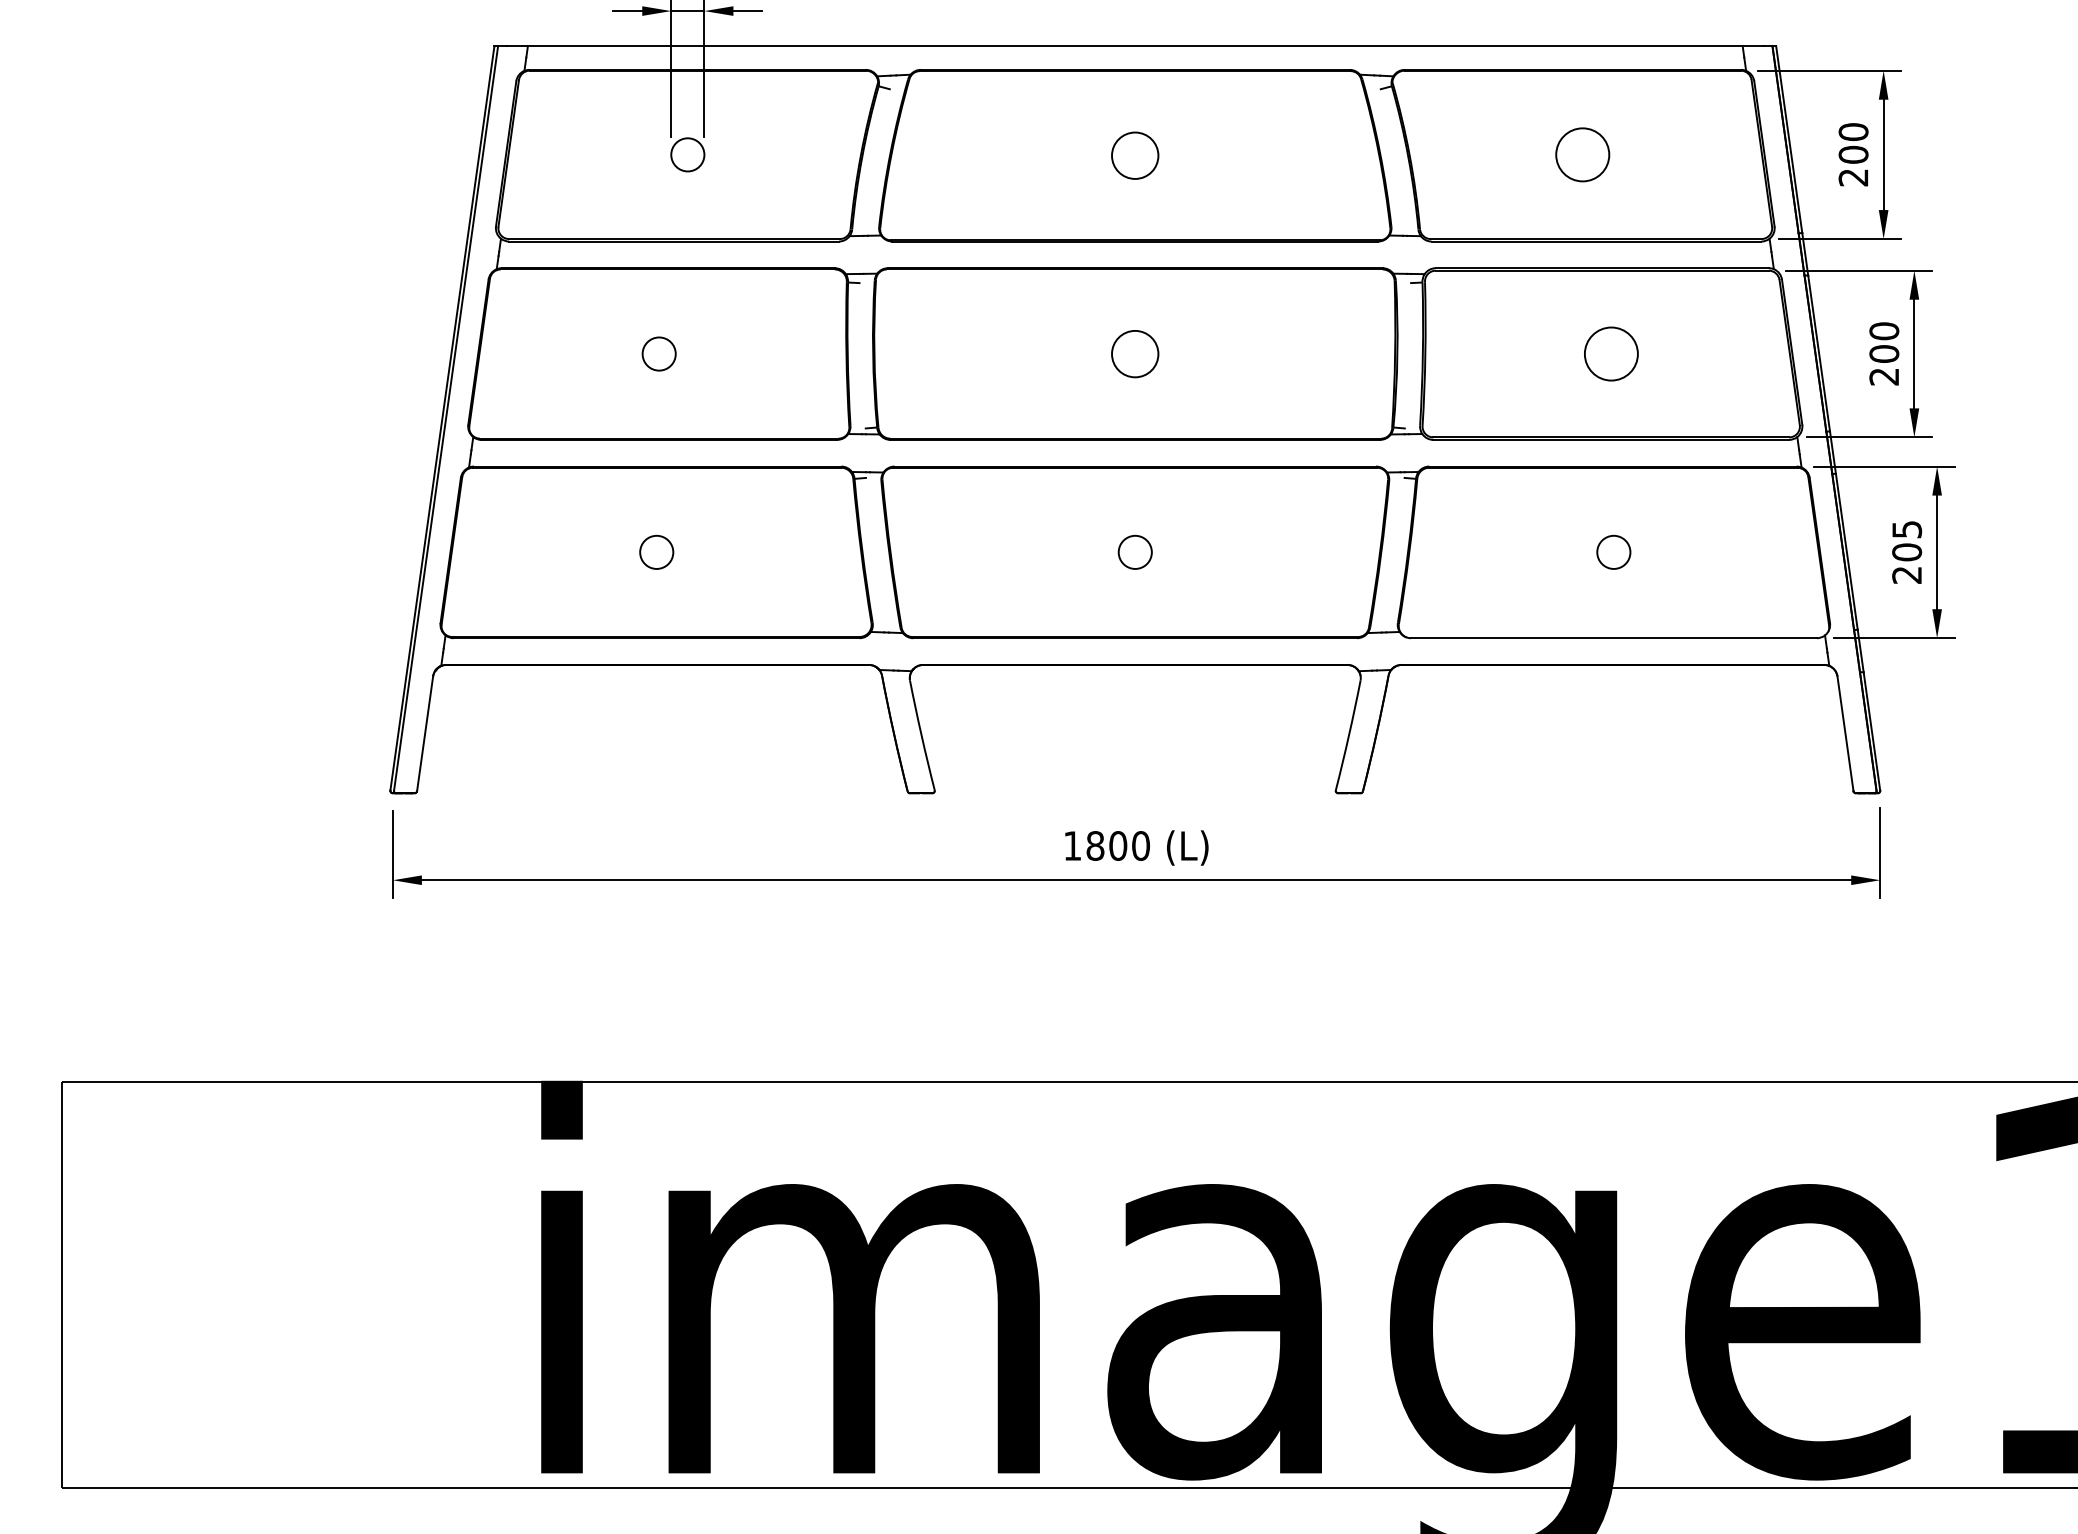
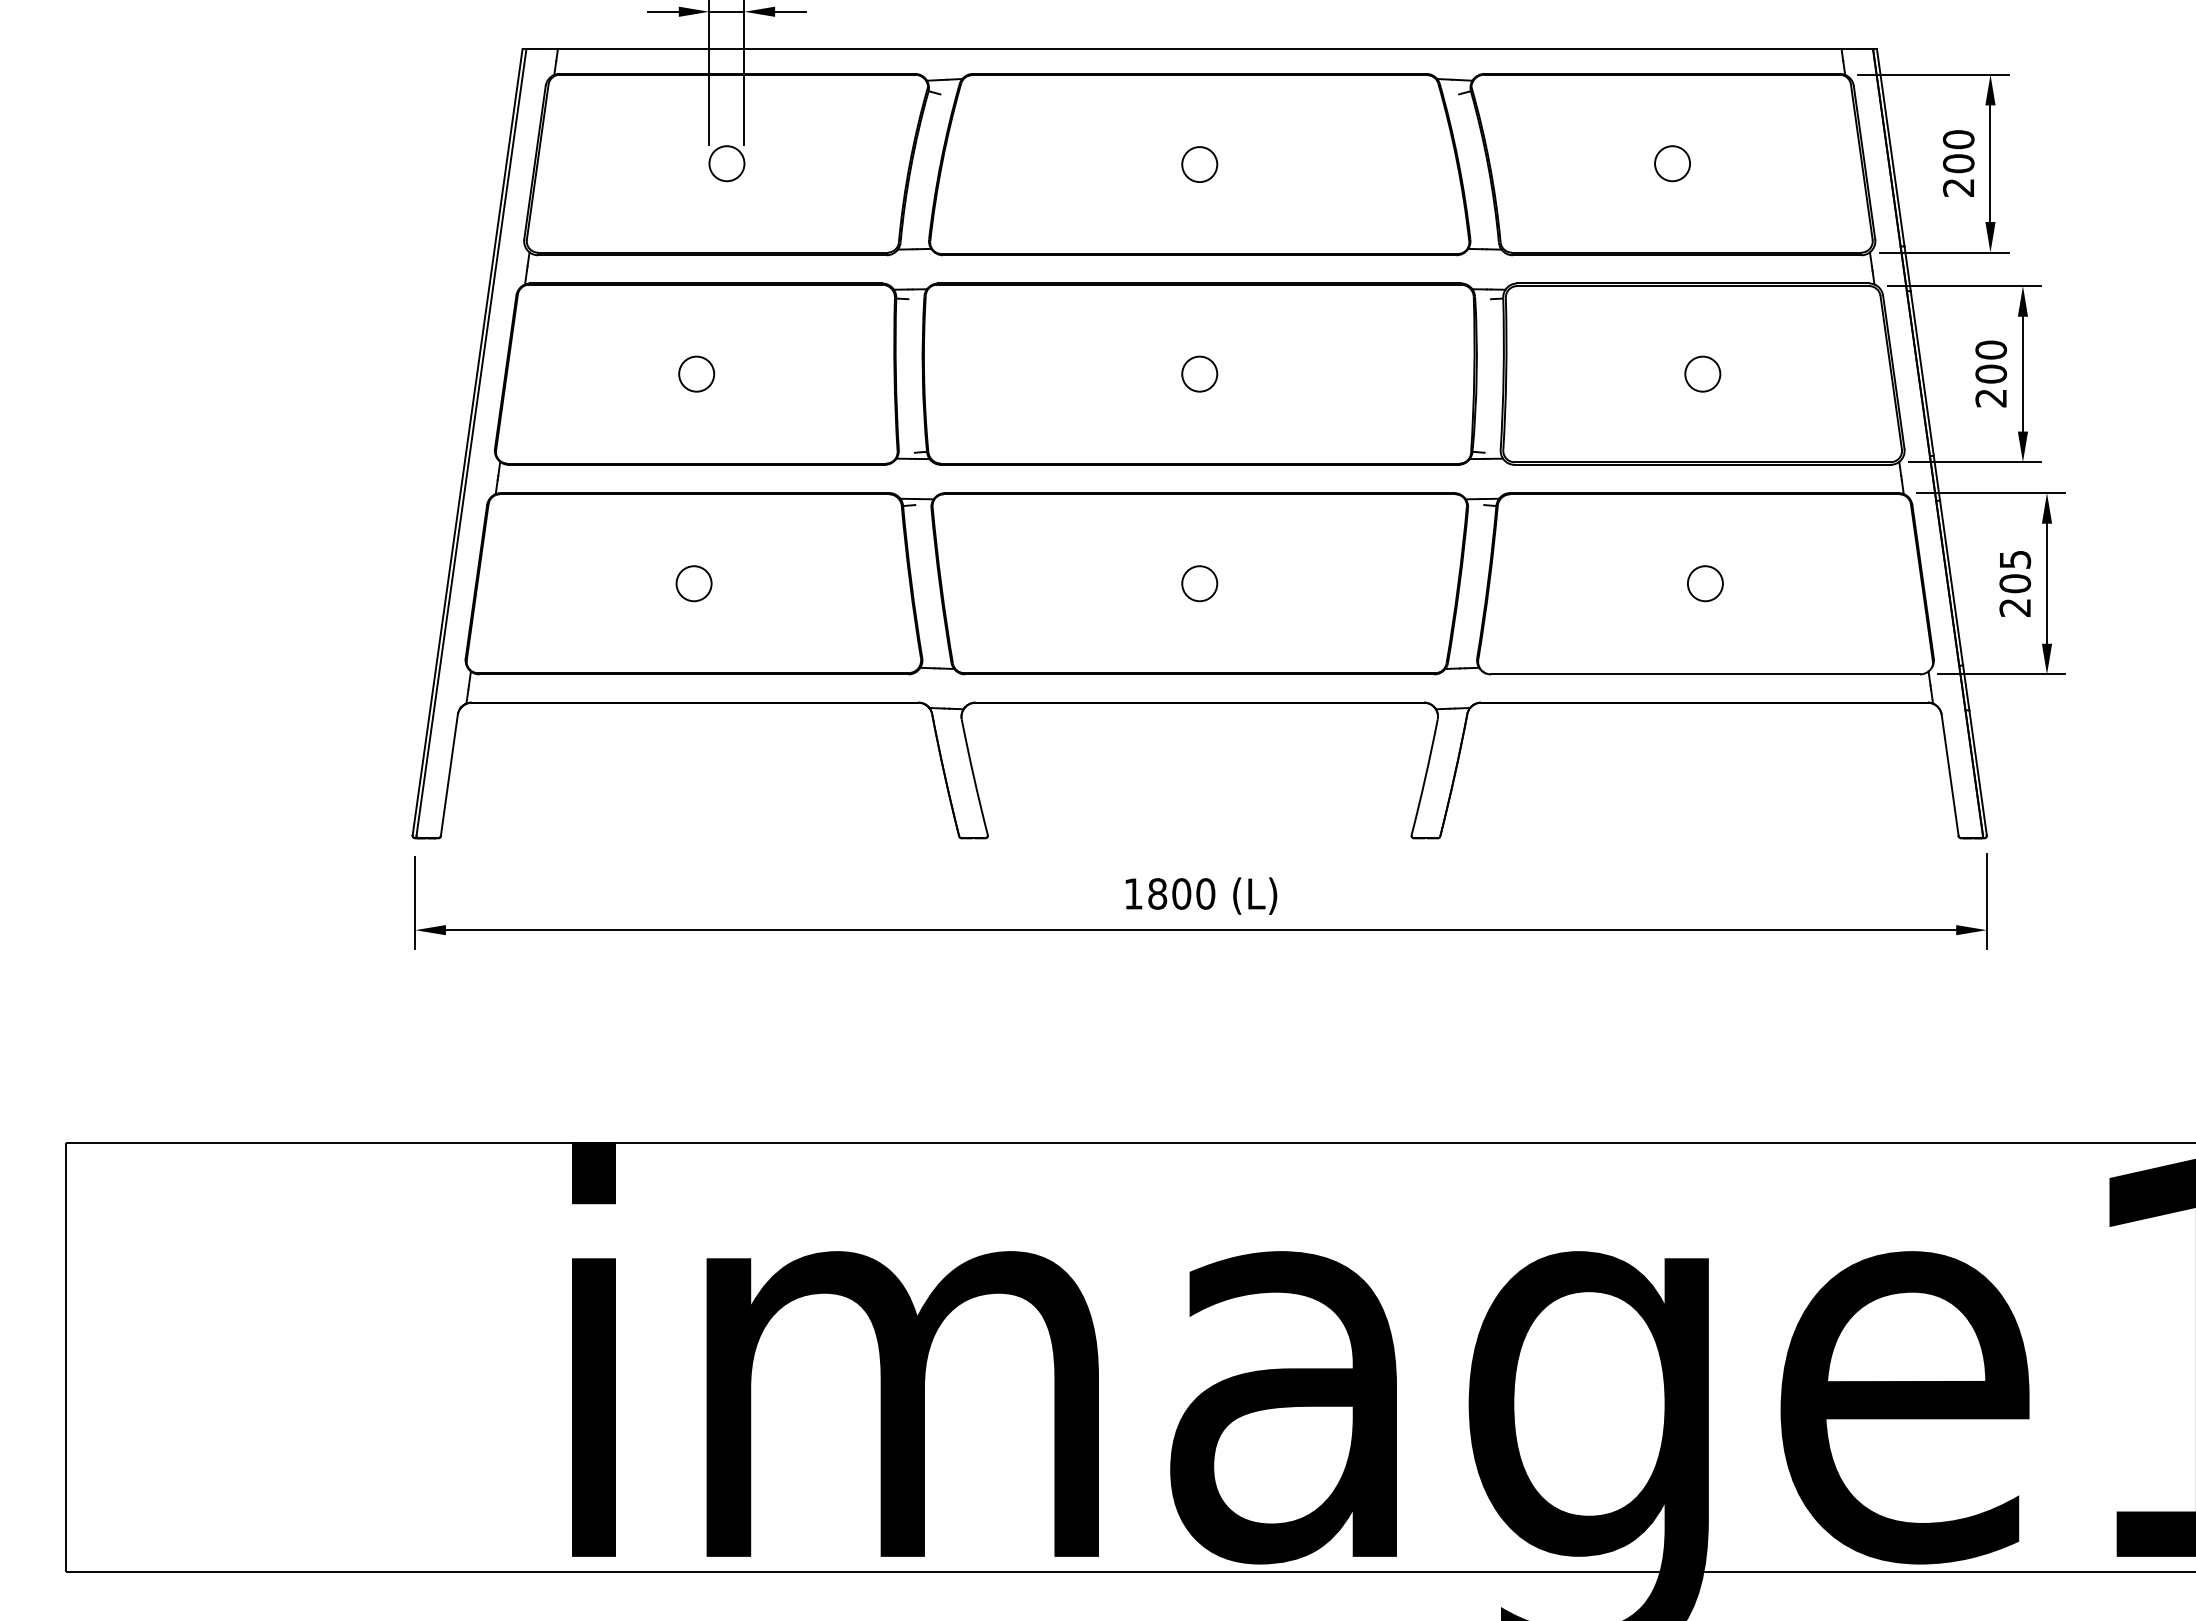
circle: (1582, 154) -> (1672, 163), size x0.62
circle: (1135, 155) -> (1199, 164), size x0.71
circle: (1135, 353) -> (1199, 373), size x0.71
circle: (1611, 353) -> (1702, 373), size x0.62

